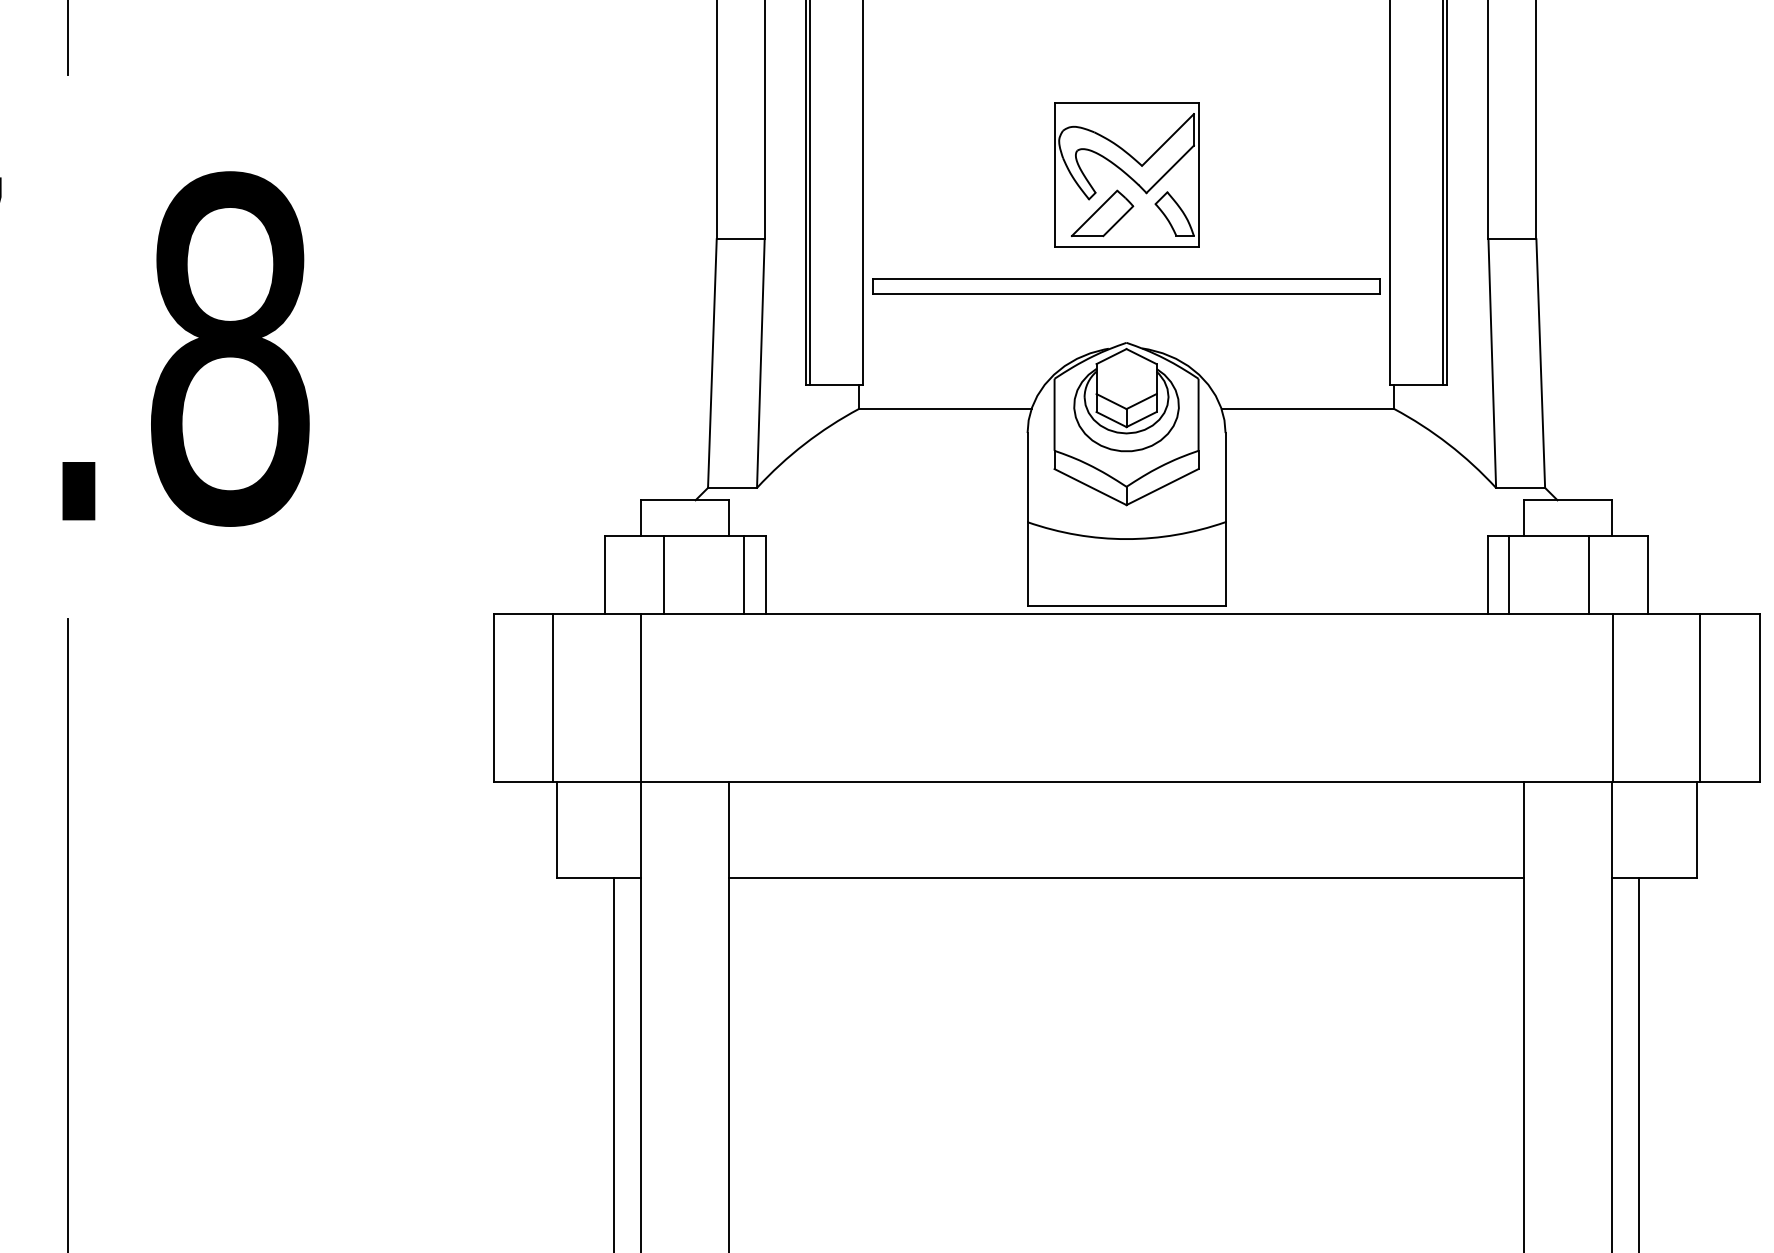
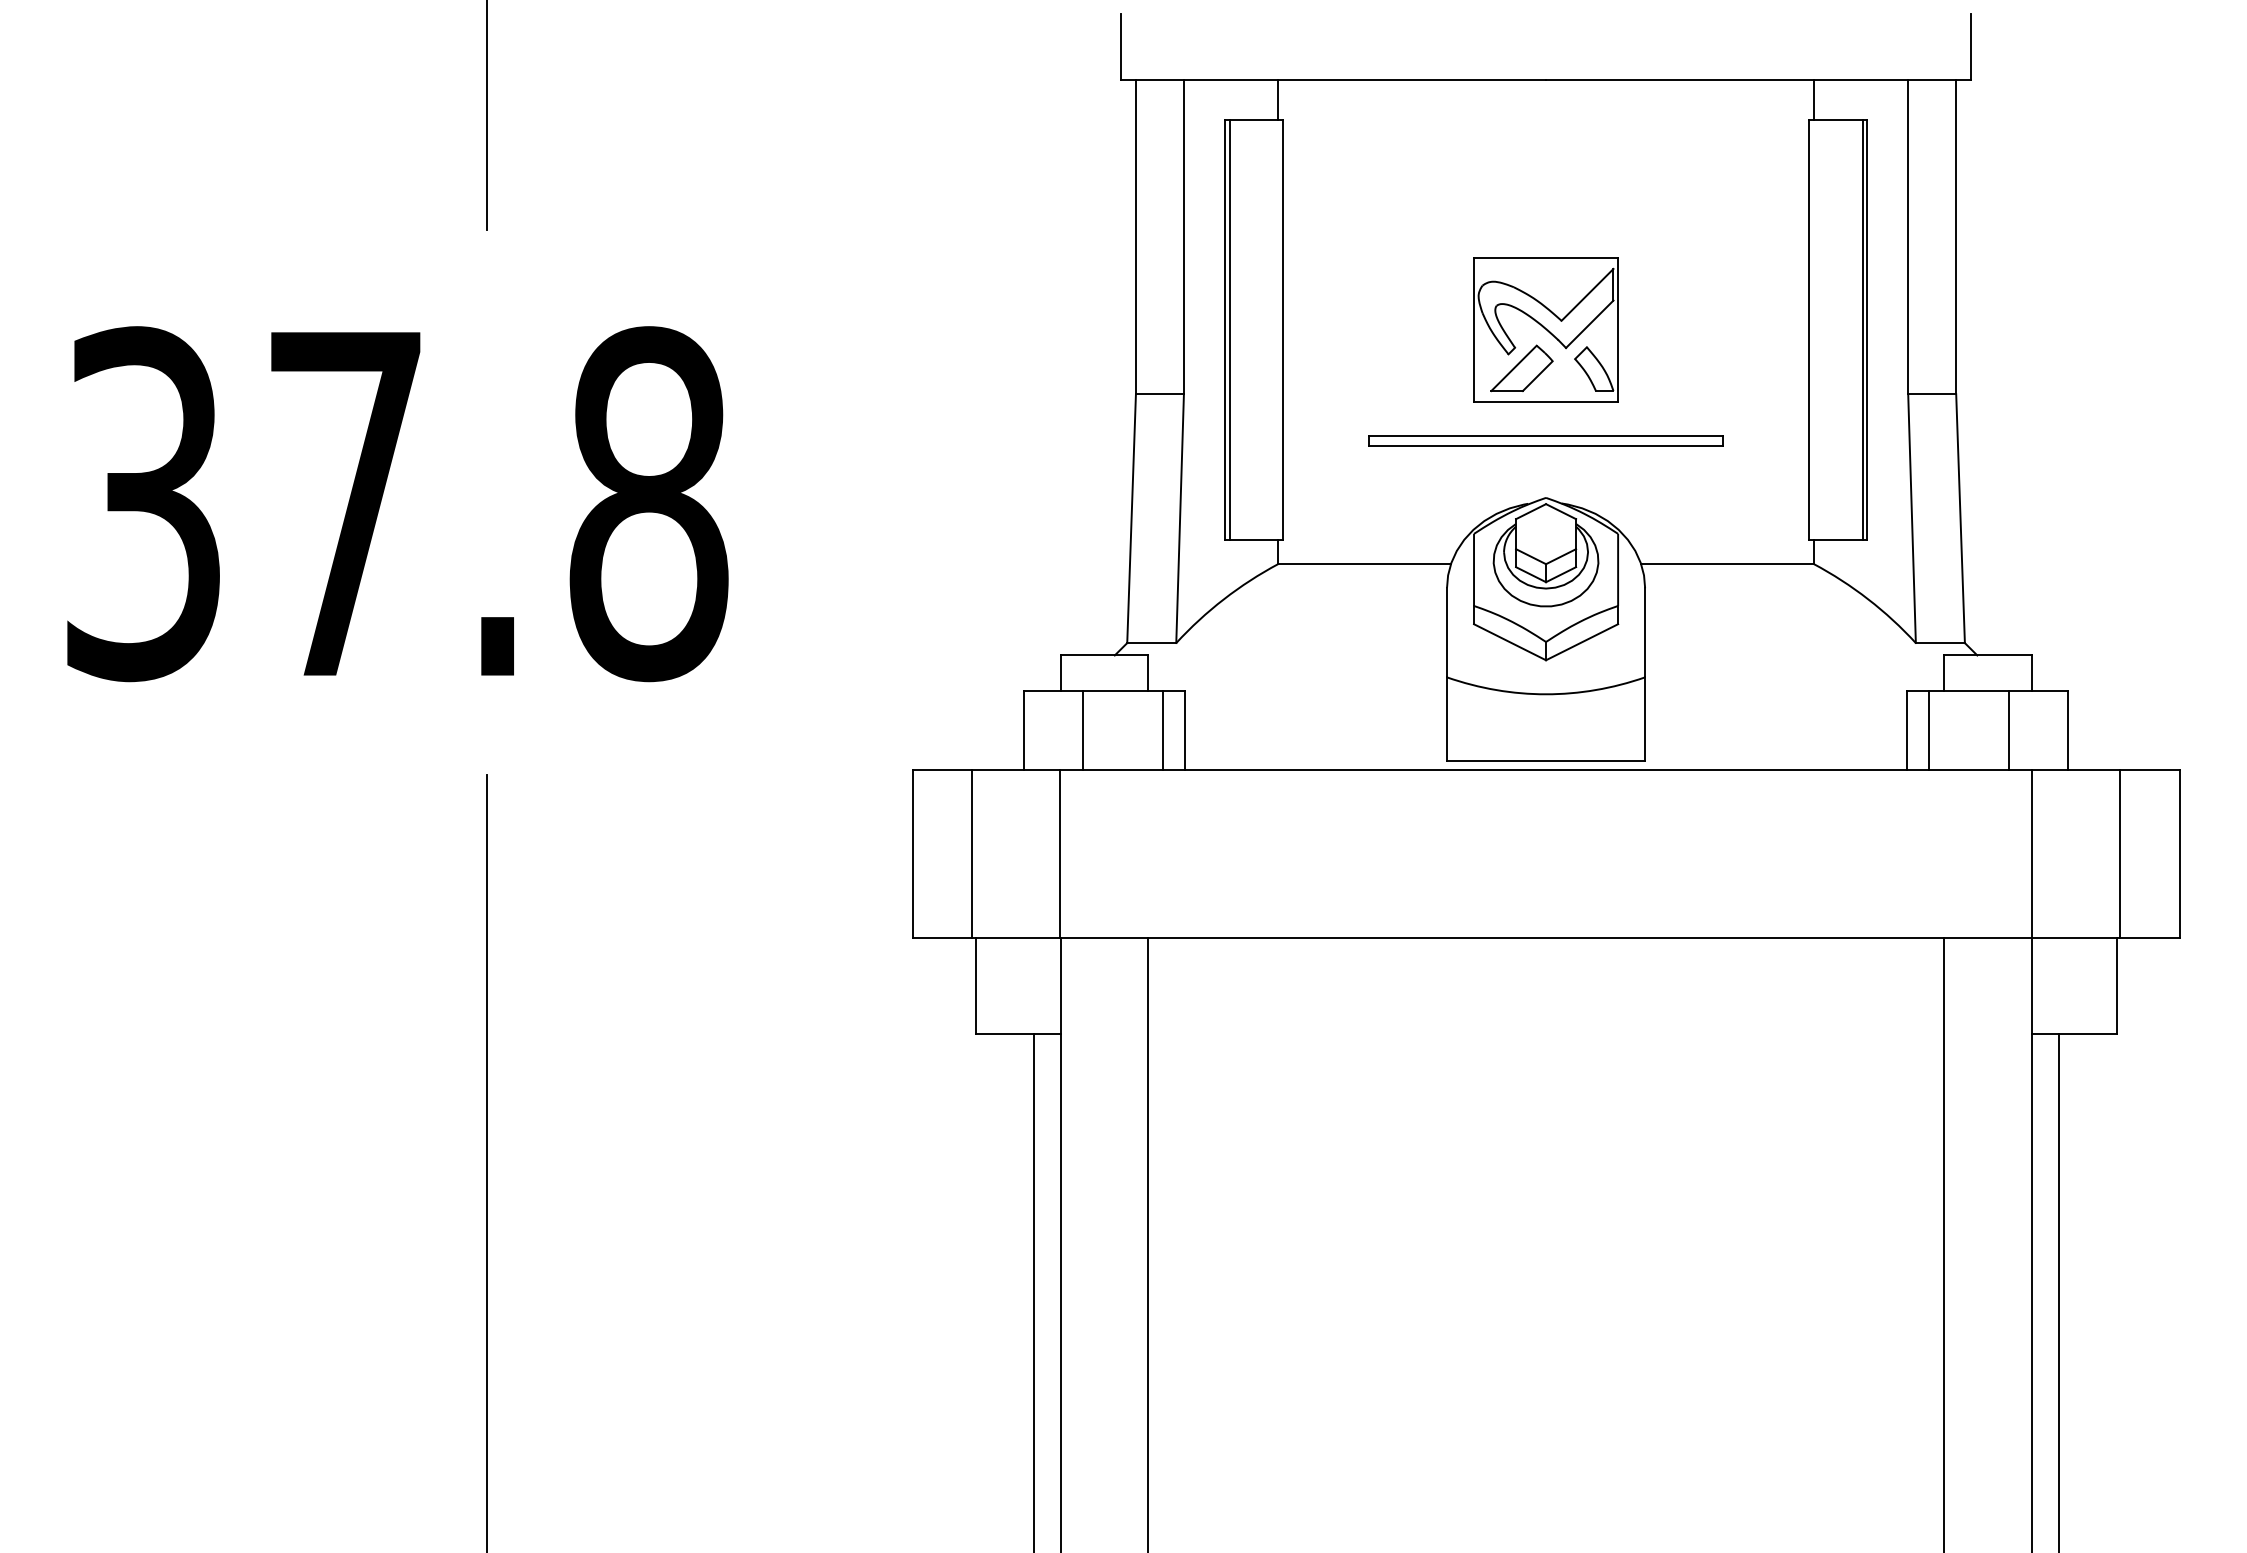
part: (1126, 286) -> (1545, 441), size x0.7
line: (1126, 878) -> (1545, 1033), removed

